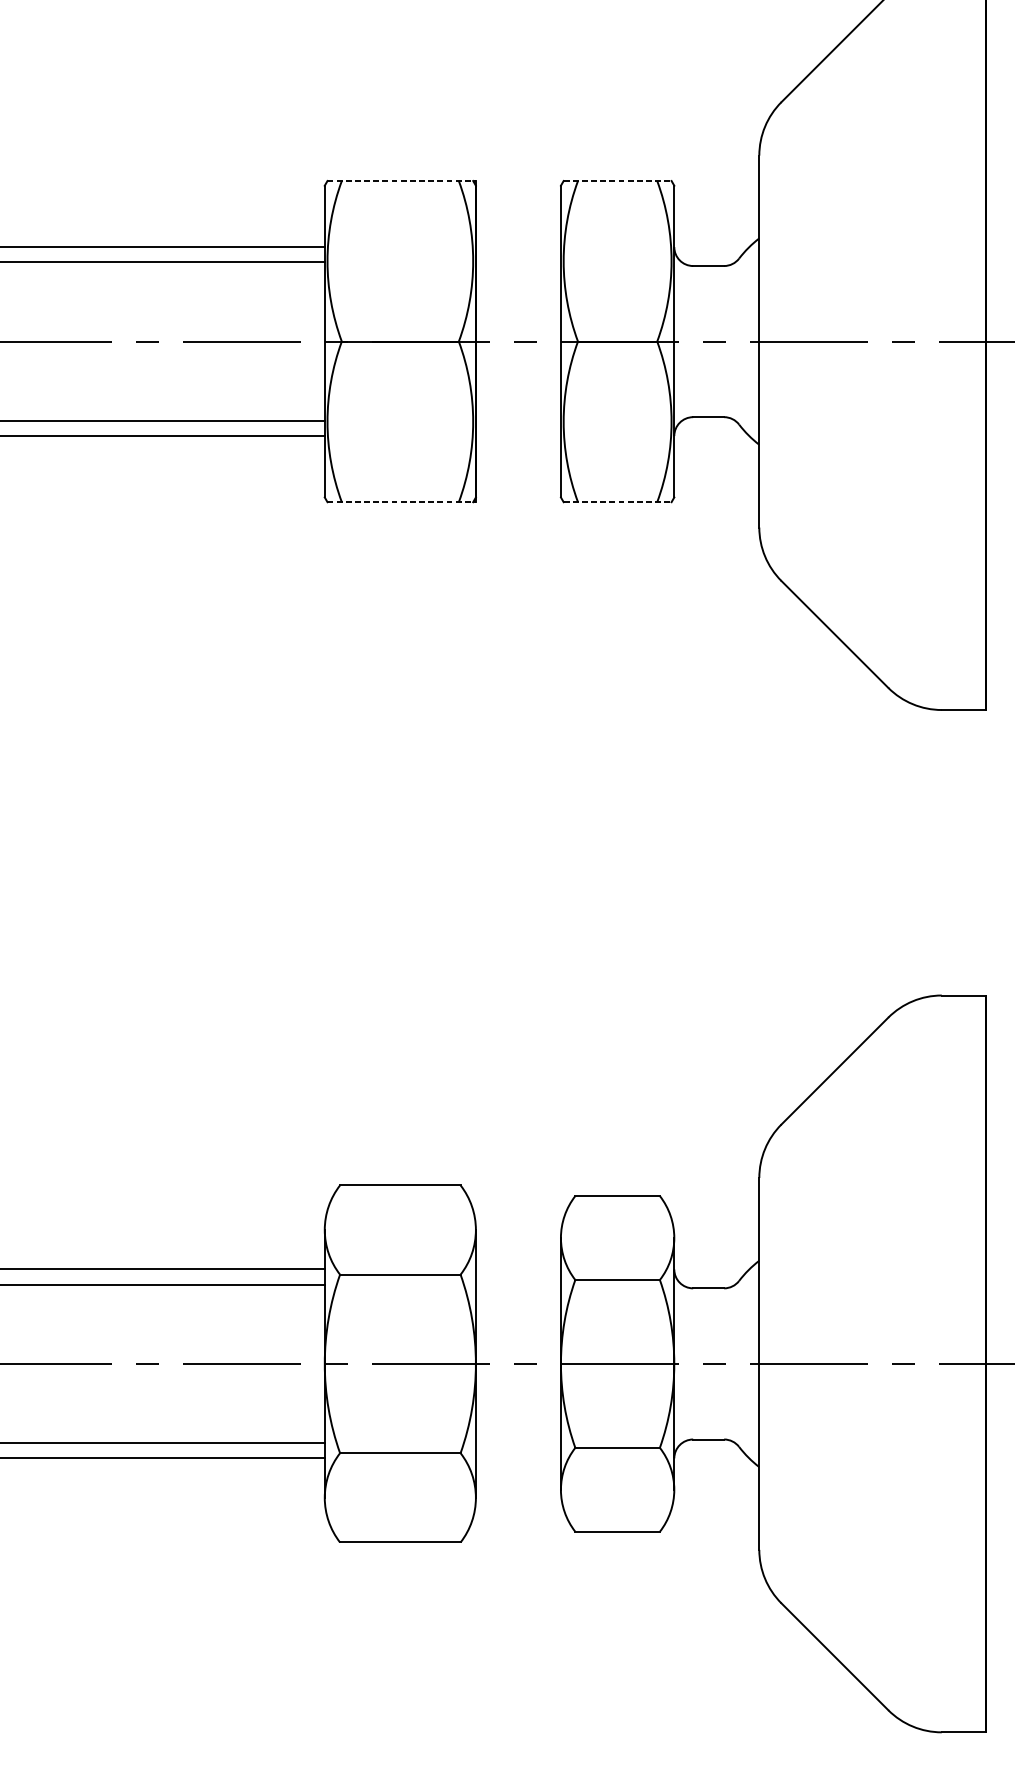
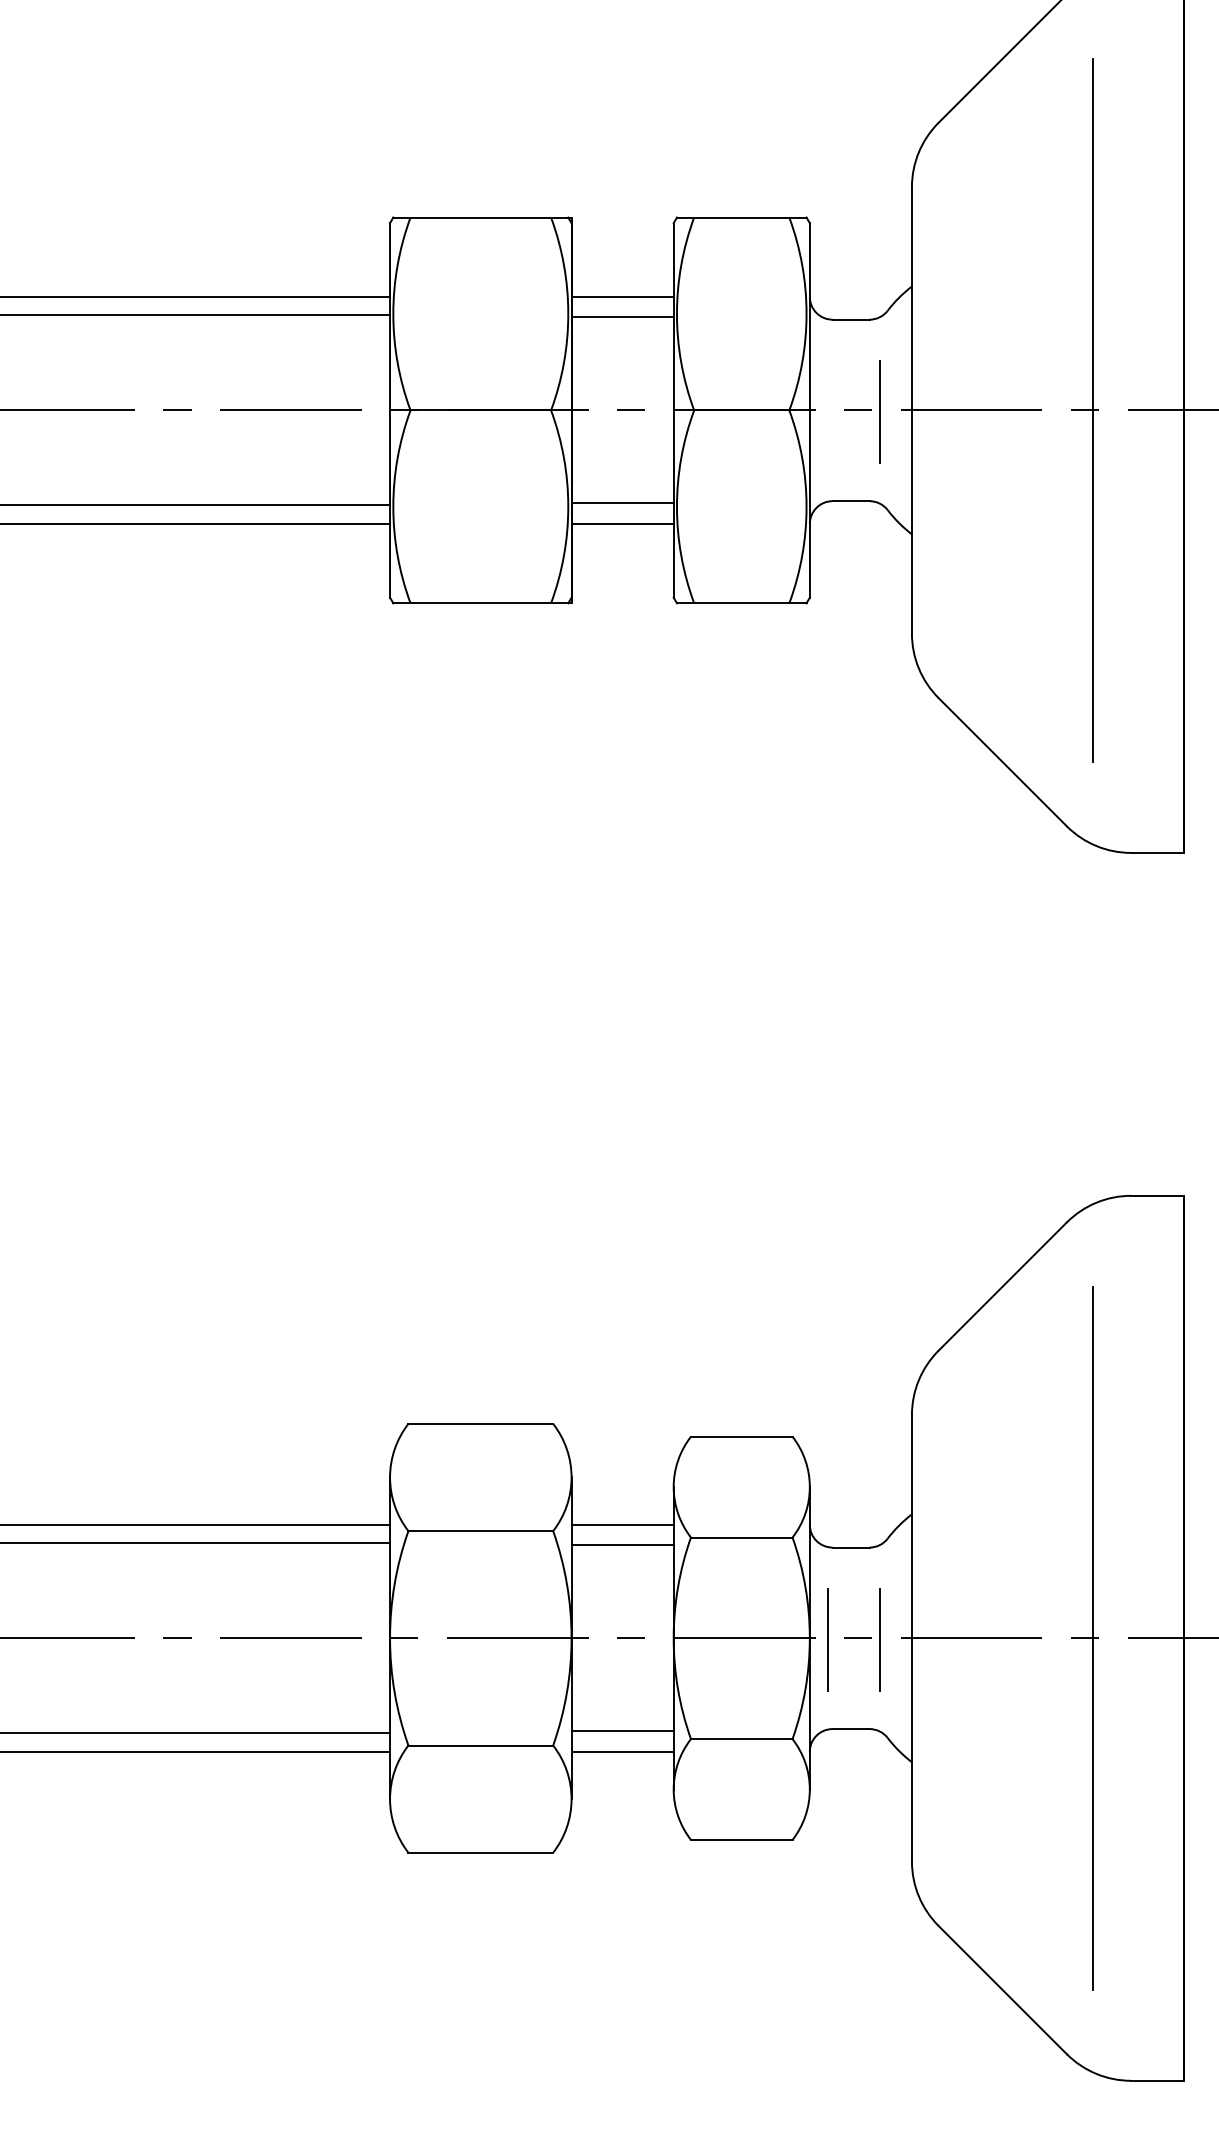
line: (401, 180) -> (482, 217), dashed -> solid
line: (617, 180) -> (741, 217), dashed -> solid
line: (518, 246) -> (622, 296), added
line: (518, 264) -> (622, 317), added
line: (910, 341) -> (1093, 410), added
line: (732, 342) -> (879, 411), added
line: (518, 419) -> (622, 503), added
line: (518, 435) -> (622, 523), added
line: (401, 502) -> (482, 603), dashed -> solid
line: (617, 502) -> (741, 603), dashed -> solid
line: (518, 1269) -> (622, 1524), added
line: (518, 1286) -> (622, 1545), added
line: (689, 1364) -> (827, 1639), added
line: (733, 1364) -> (880, 1639), added
line: (910, 1364) -> (1093, 1638), added
line: (518, 1441) -> (622, 1731), added
line: (518, 1458) -> (622, 1751), added

